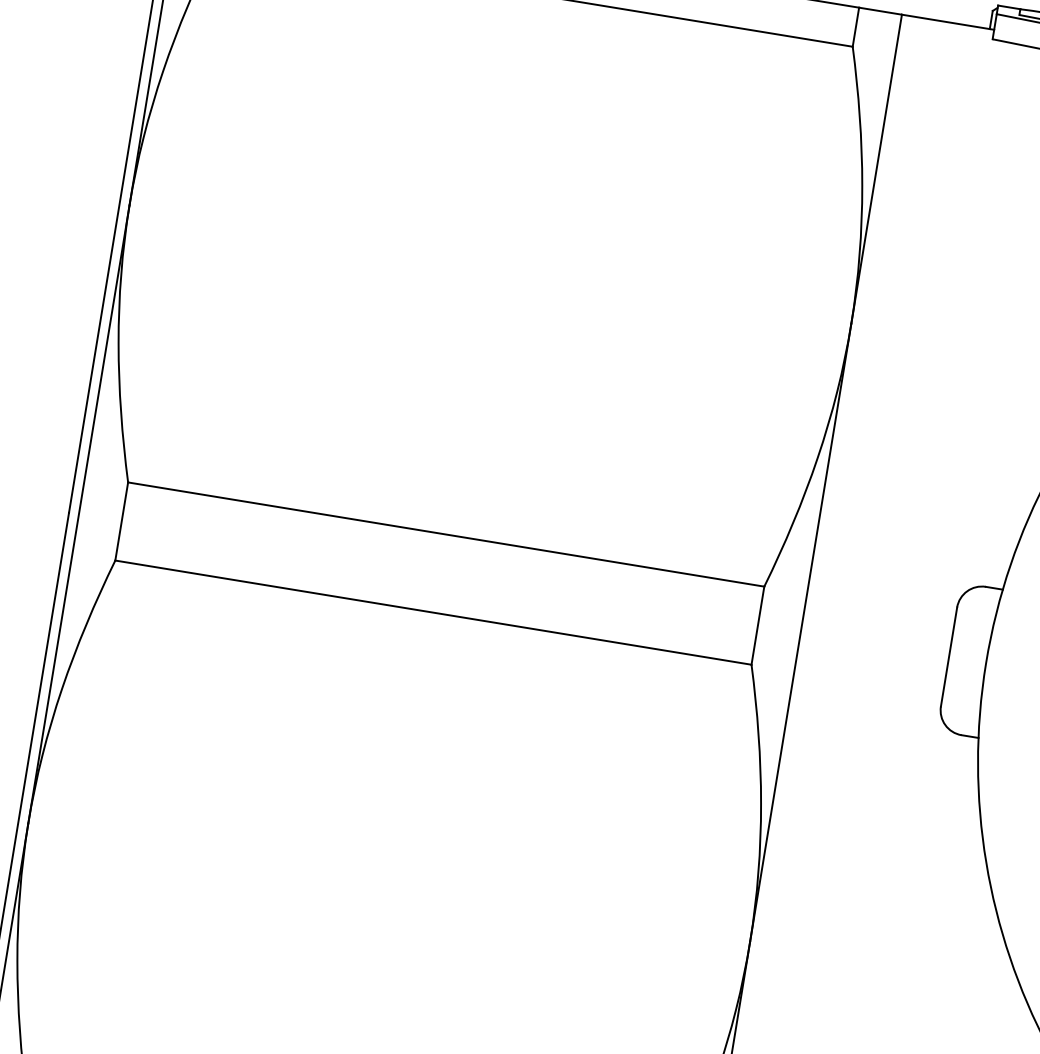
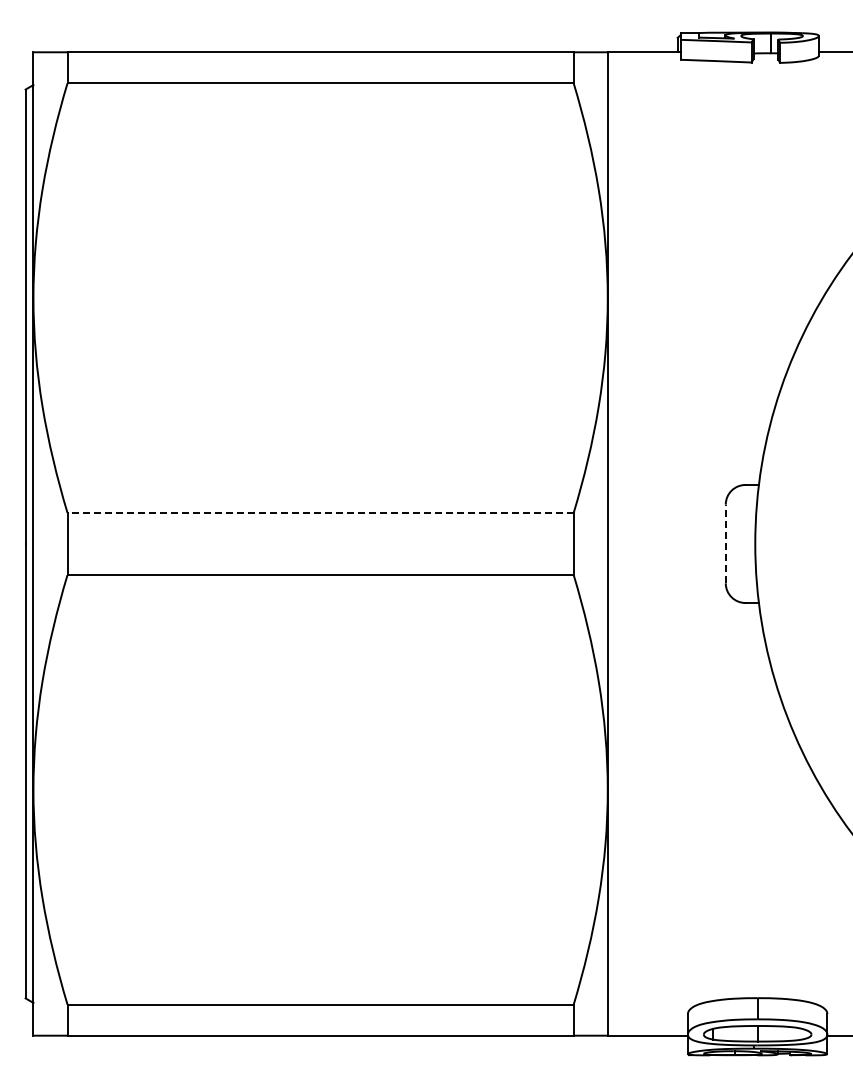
line: (446, 533) -> (320, 512), solid -> dashed
line: (948, 656) -> (725, 543), solid -> dashed

